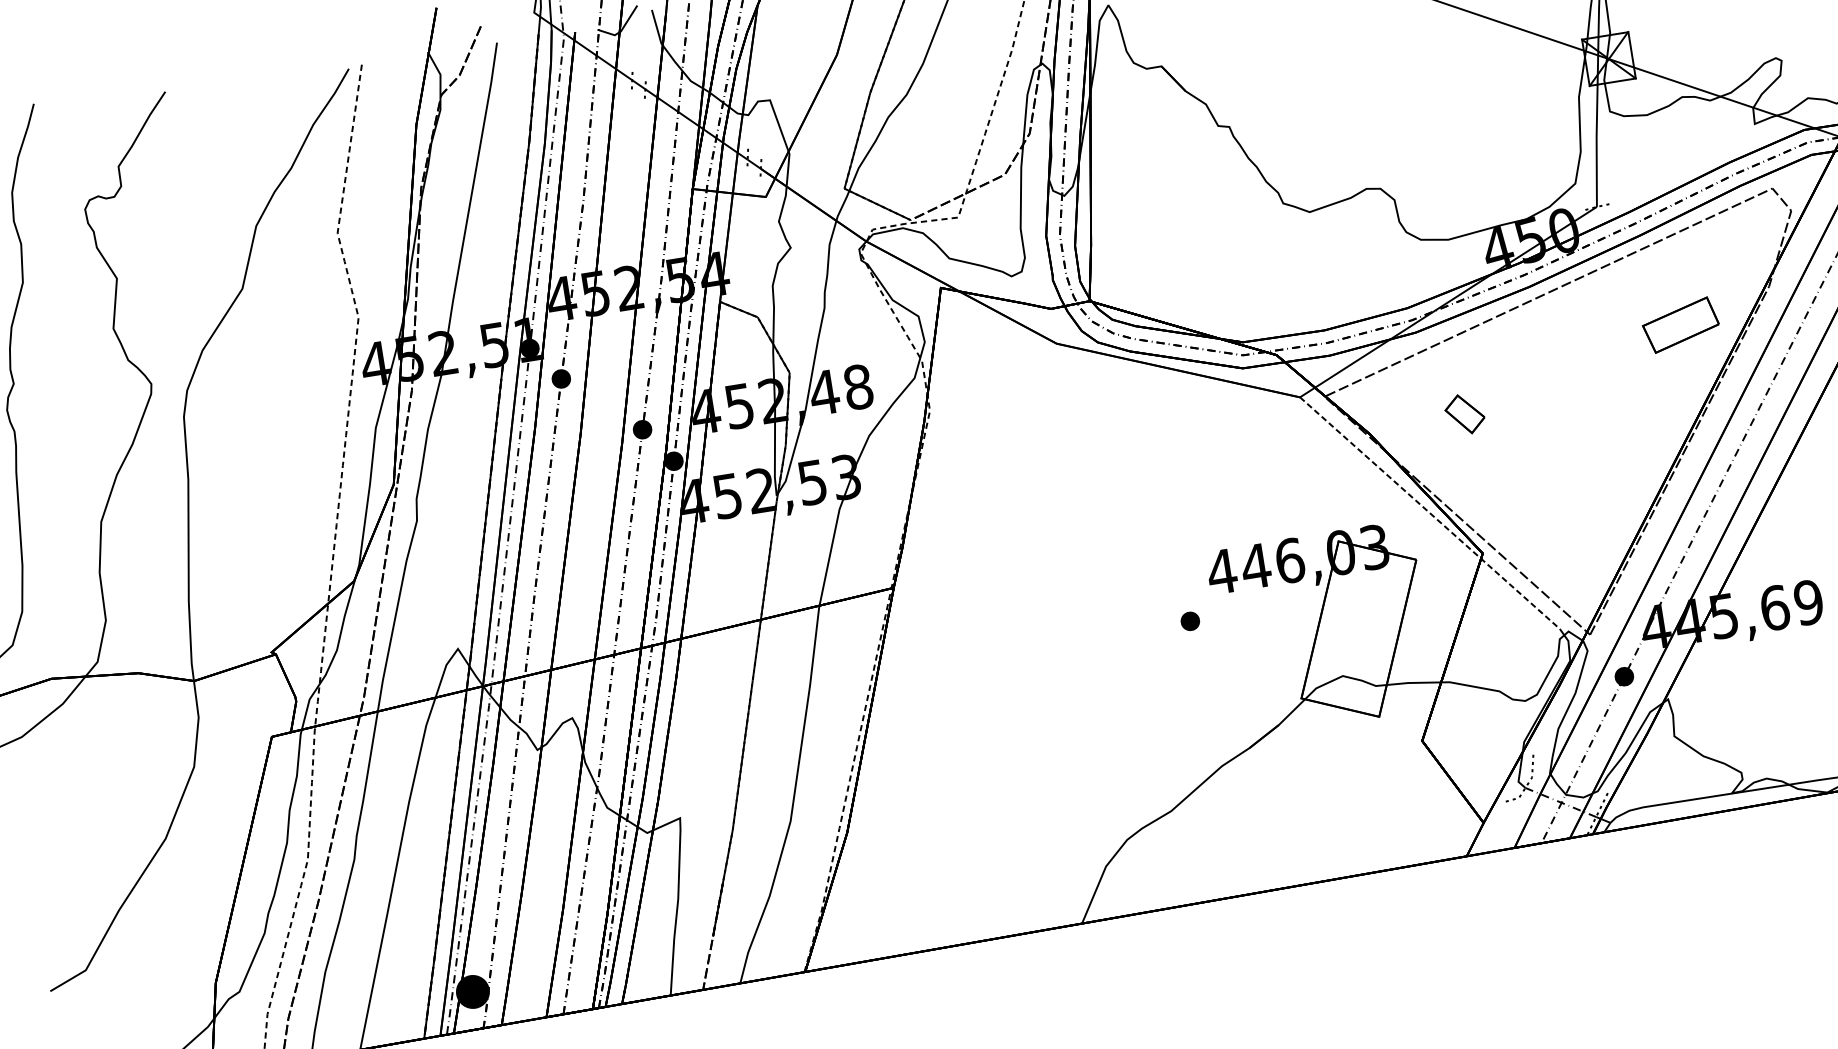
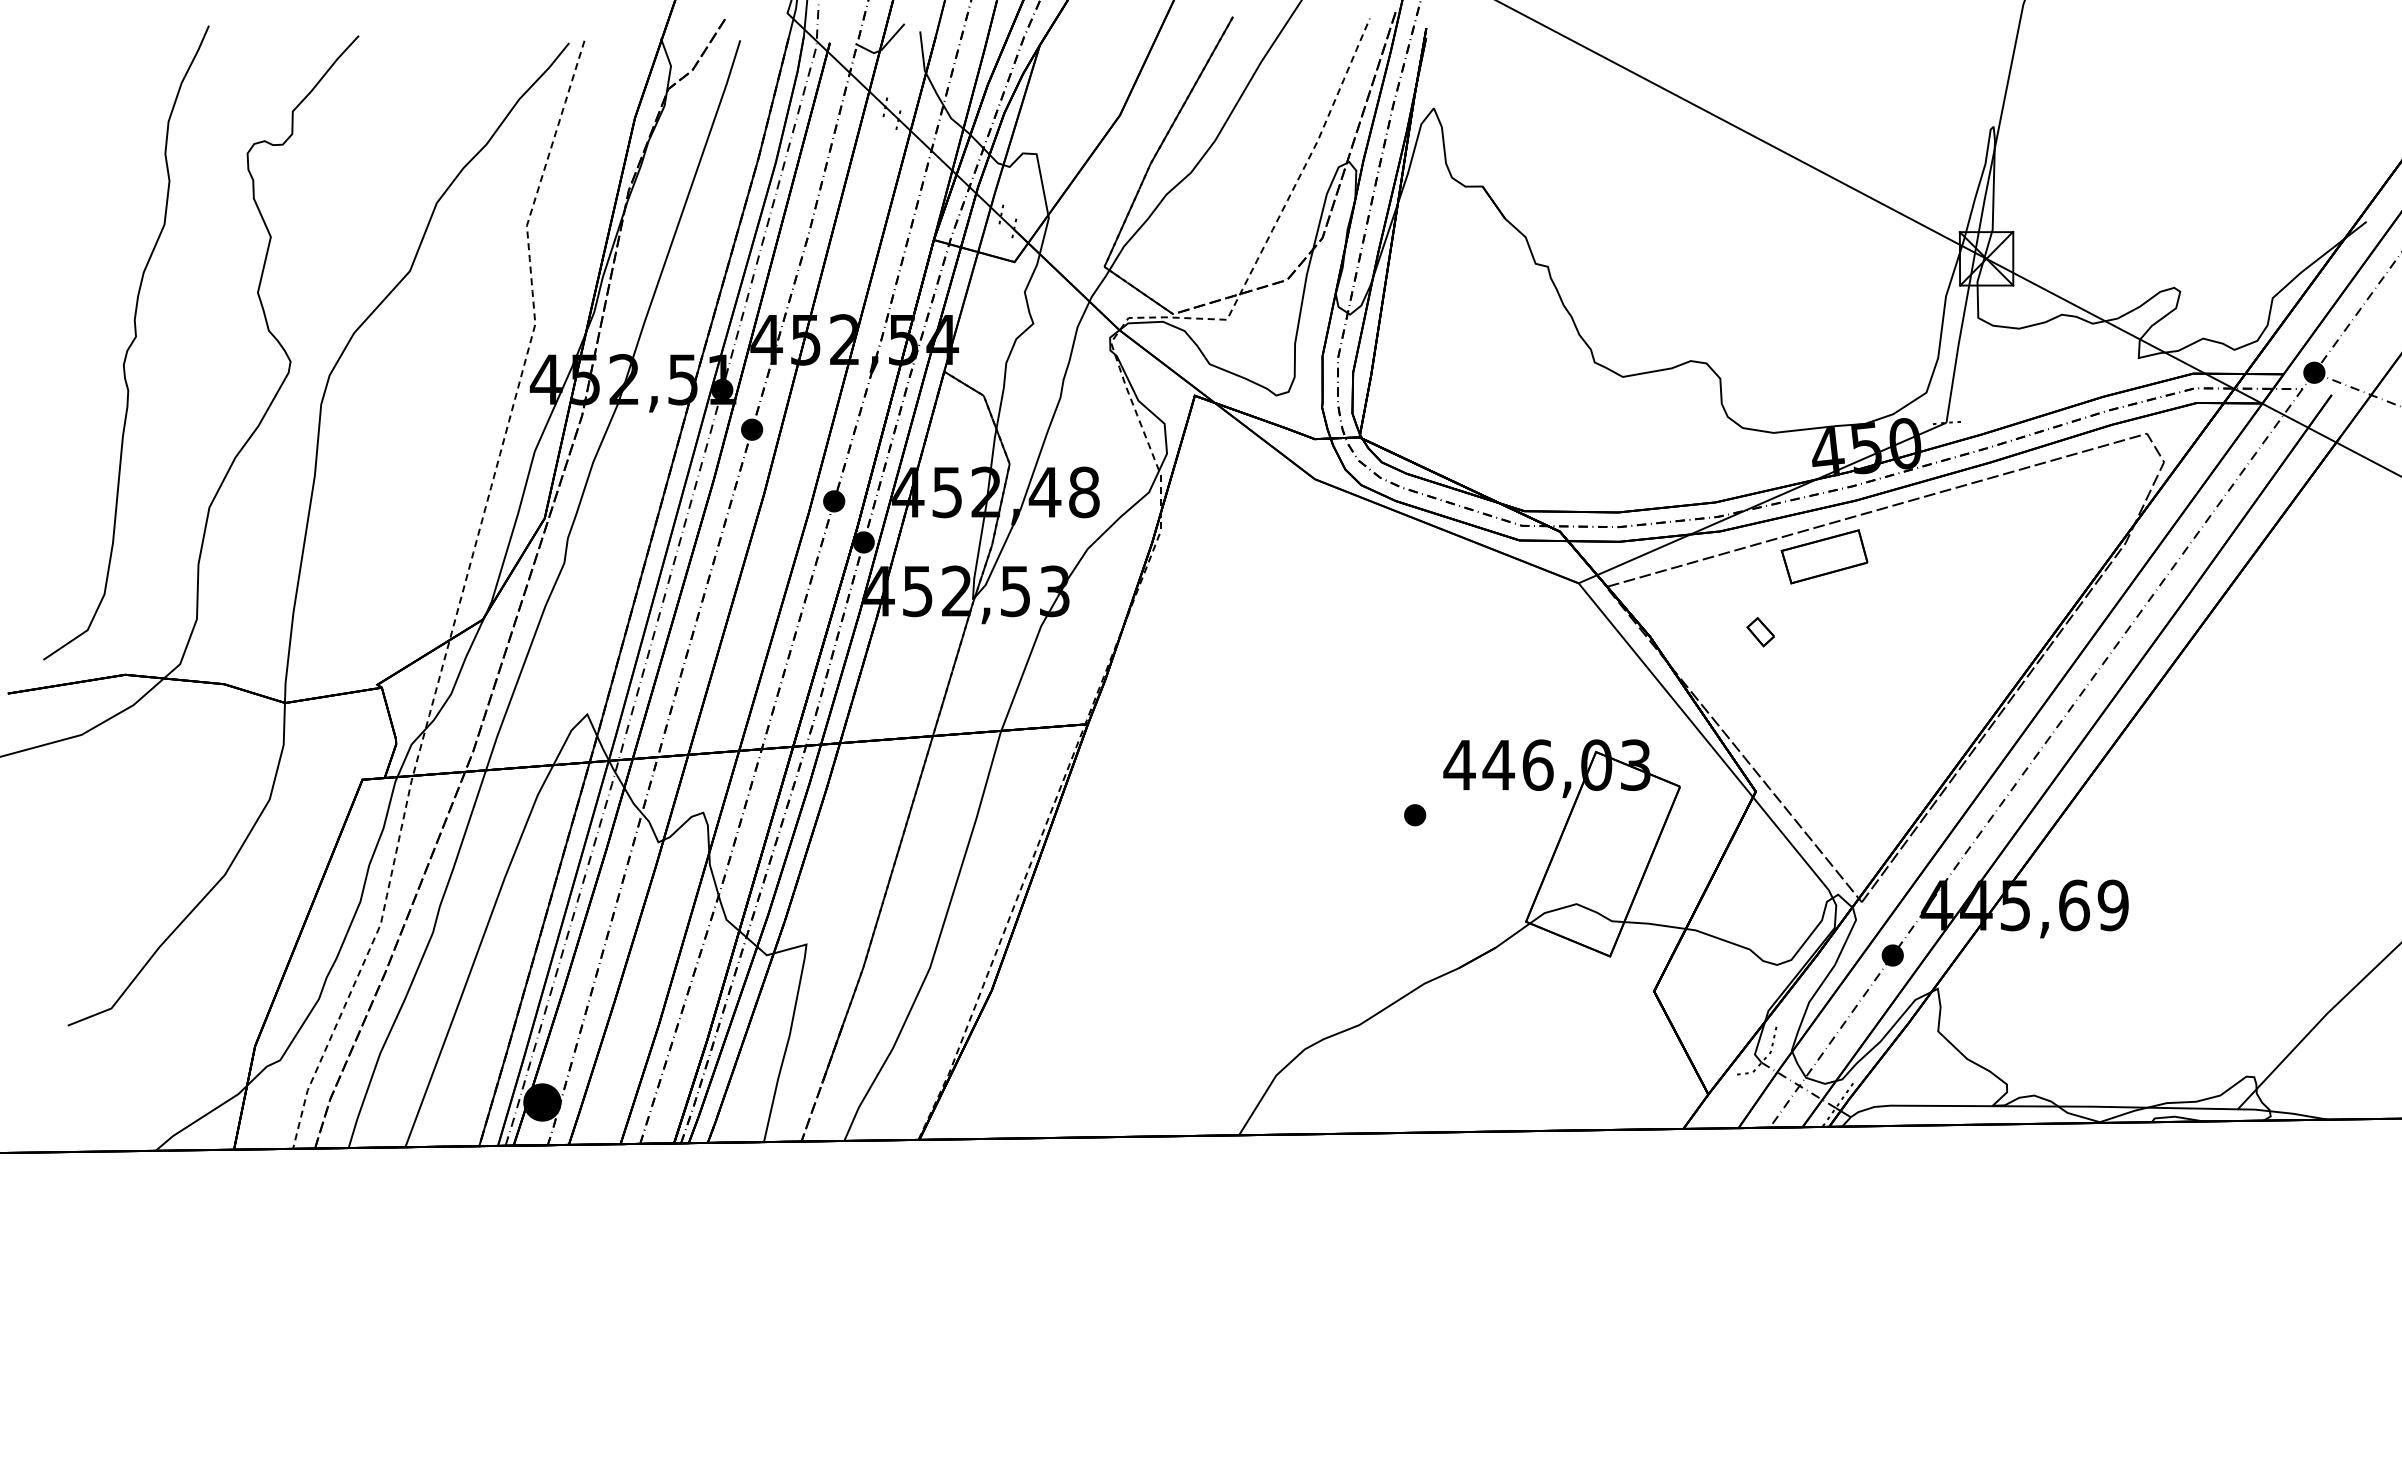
part: (1680, 324) -> (1824, 556), moved
part: (1464, 414) -> (1760, 632), size x0.62
line: (1429, 512) -> (1703, 736), dashed -> solid

